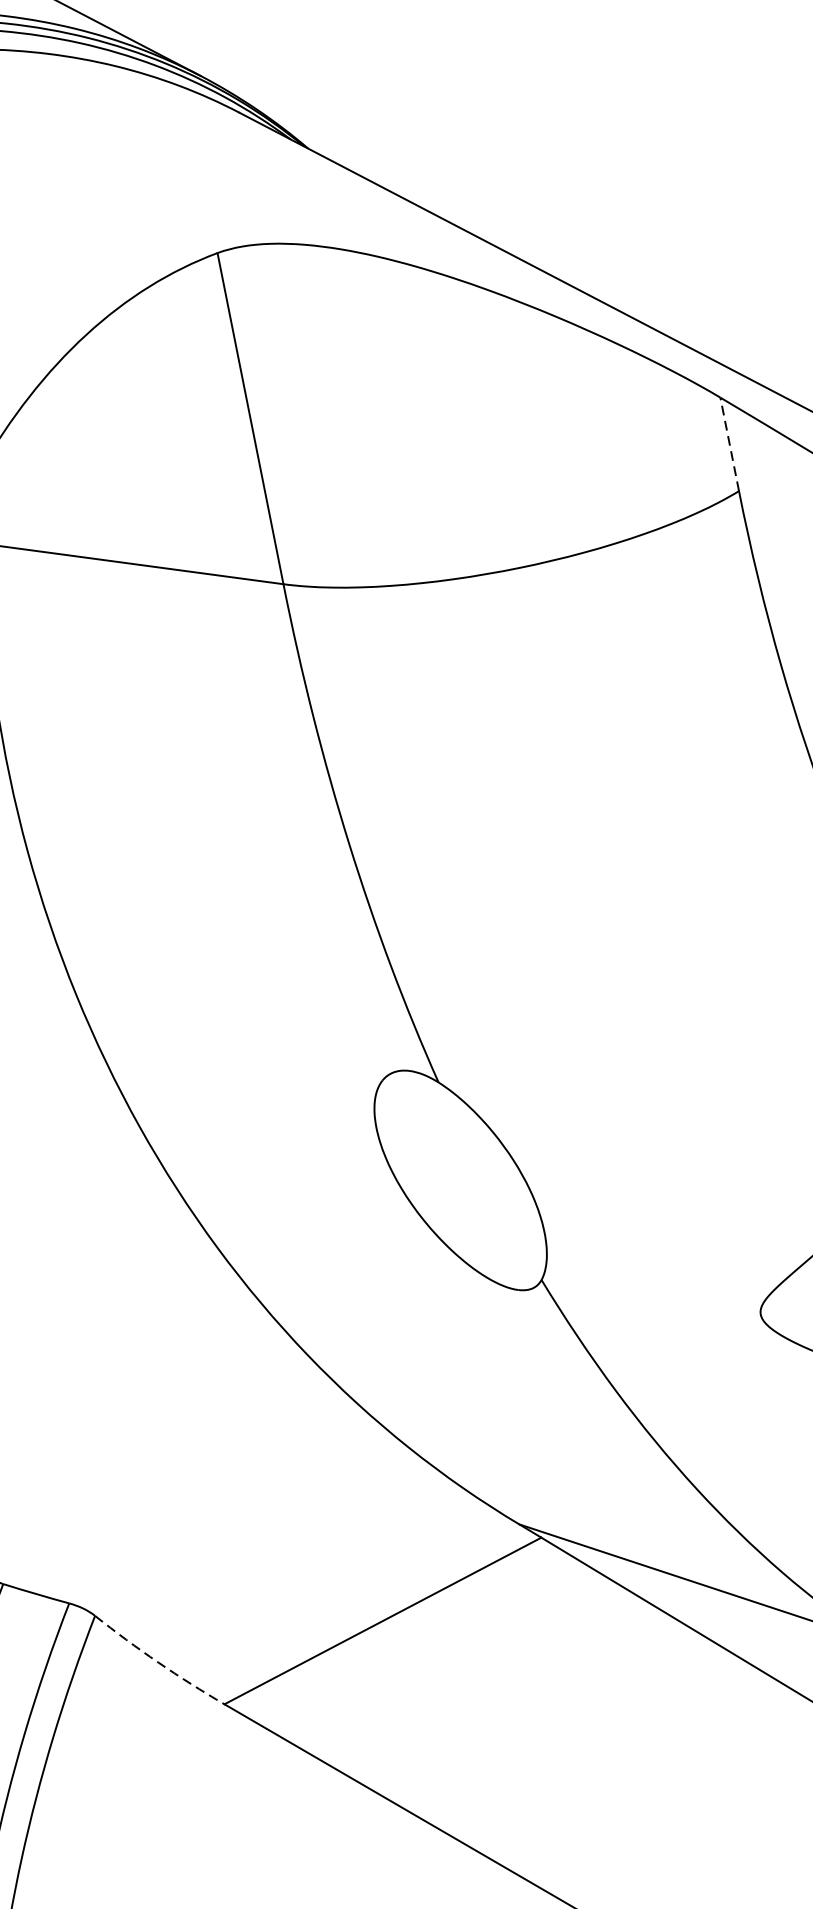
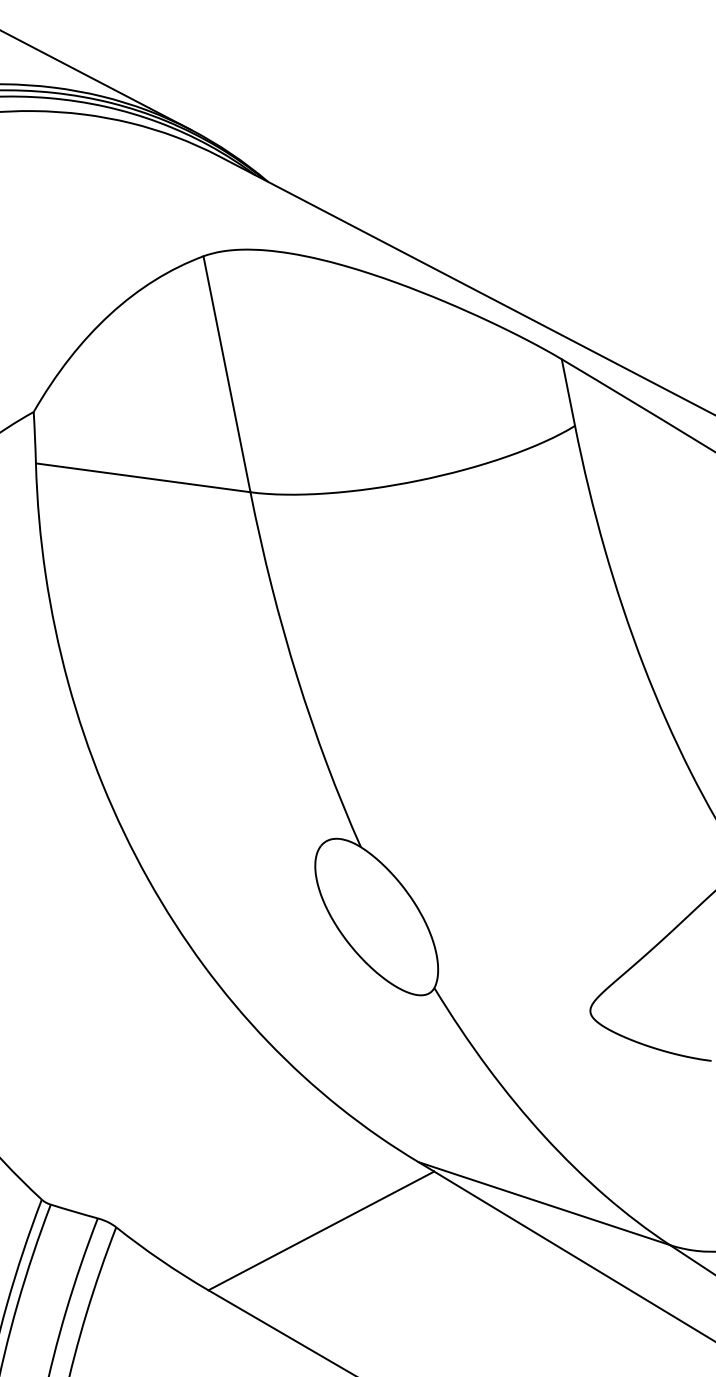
line: (729, 444) -> (568, 392), dashed -> solid
arc: (158, 1662) -> (161, 1260), dashed -> solid

